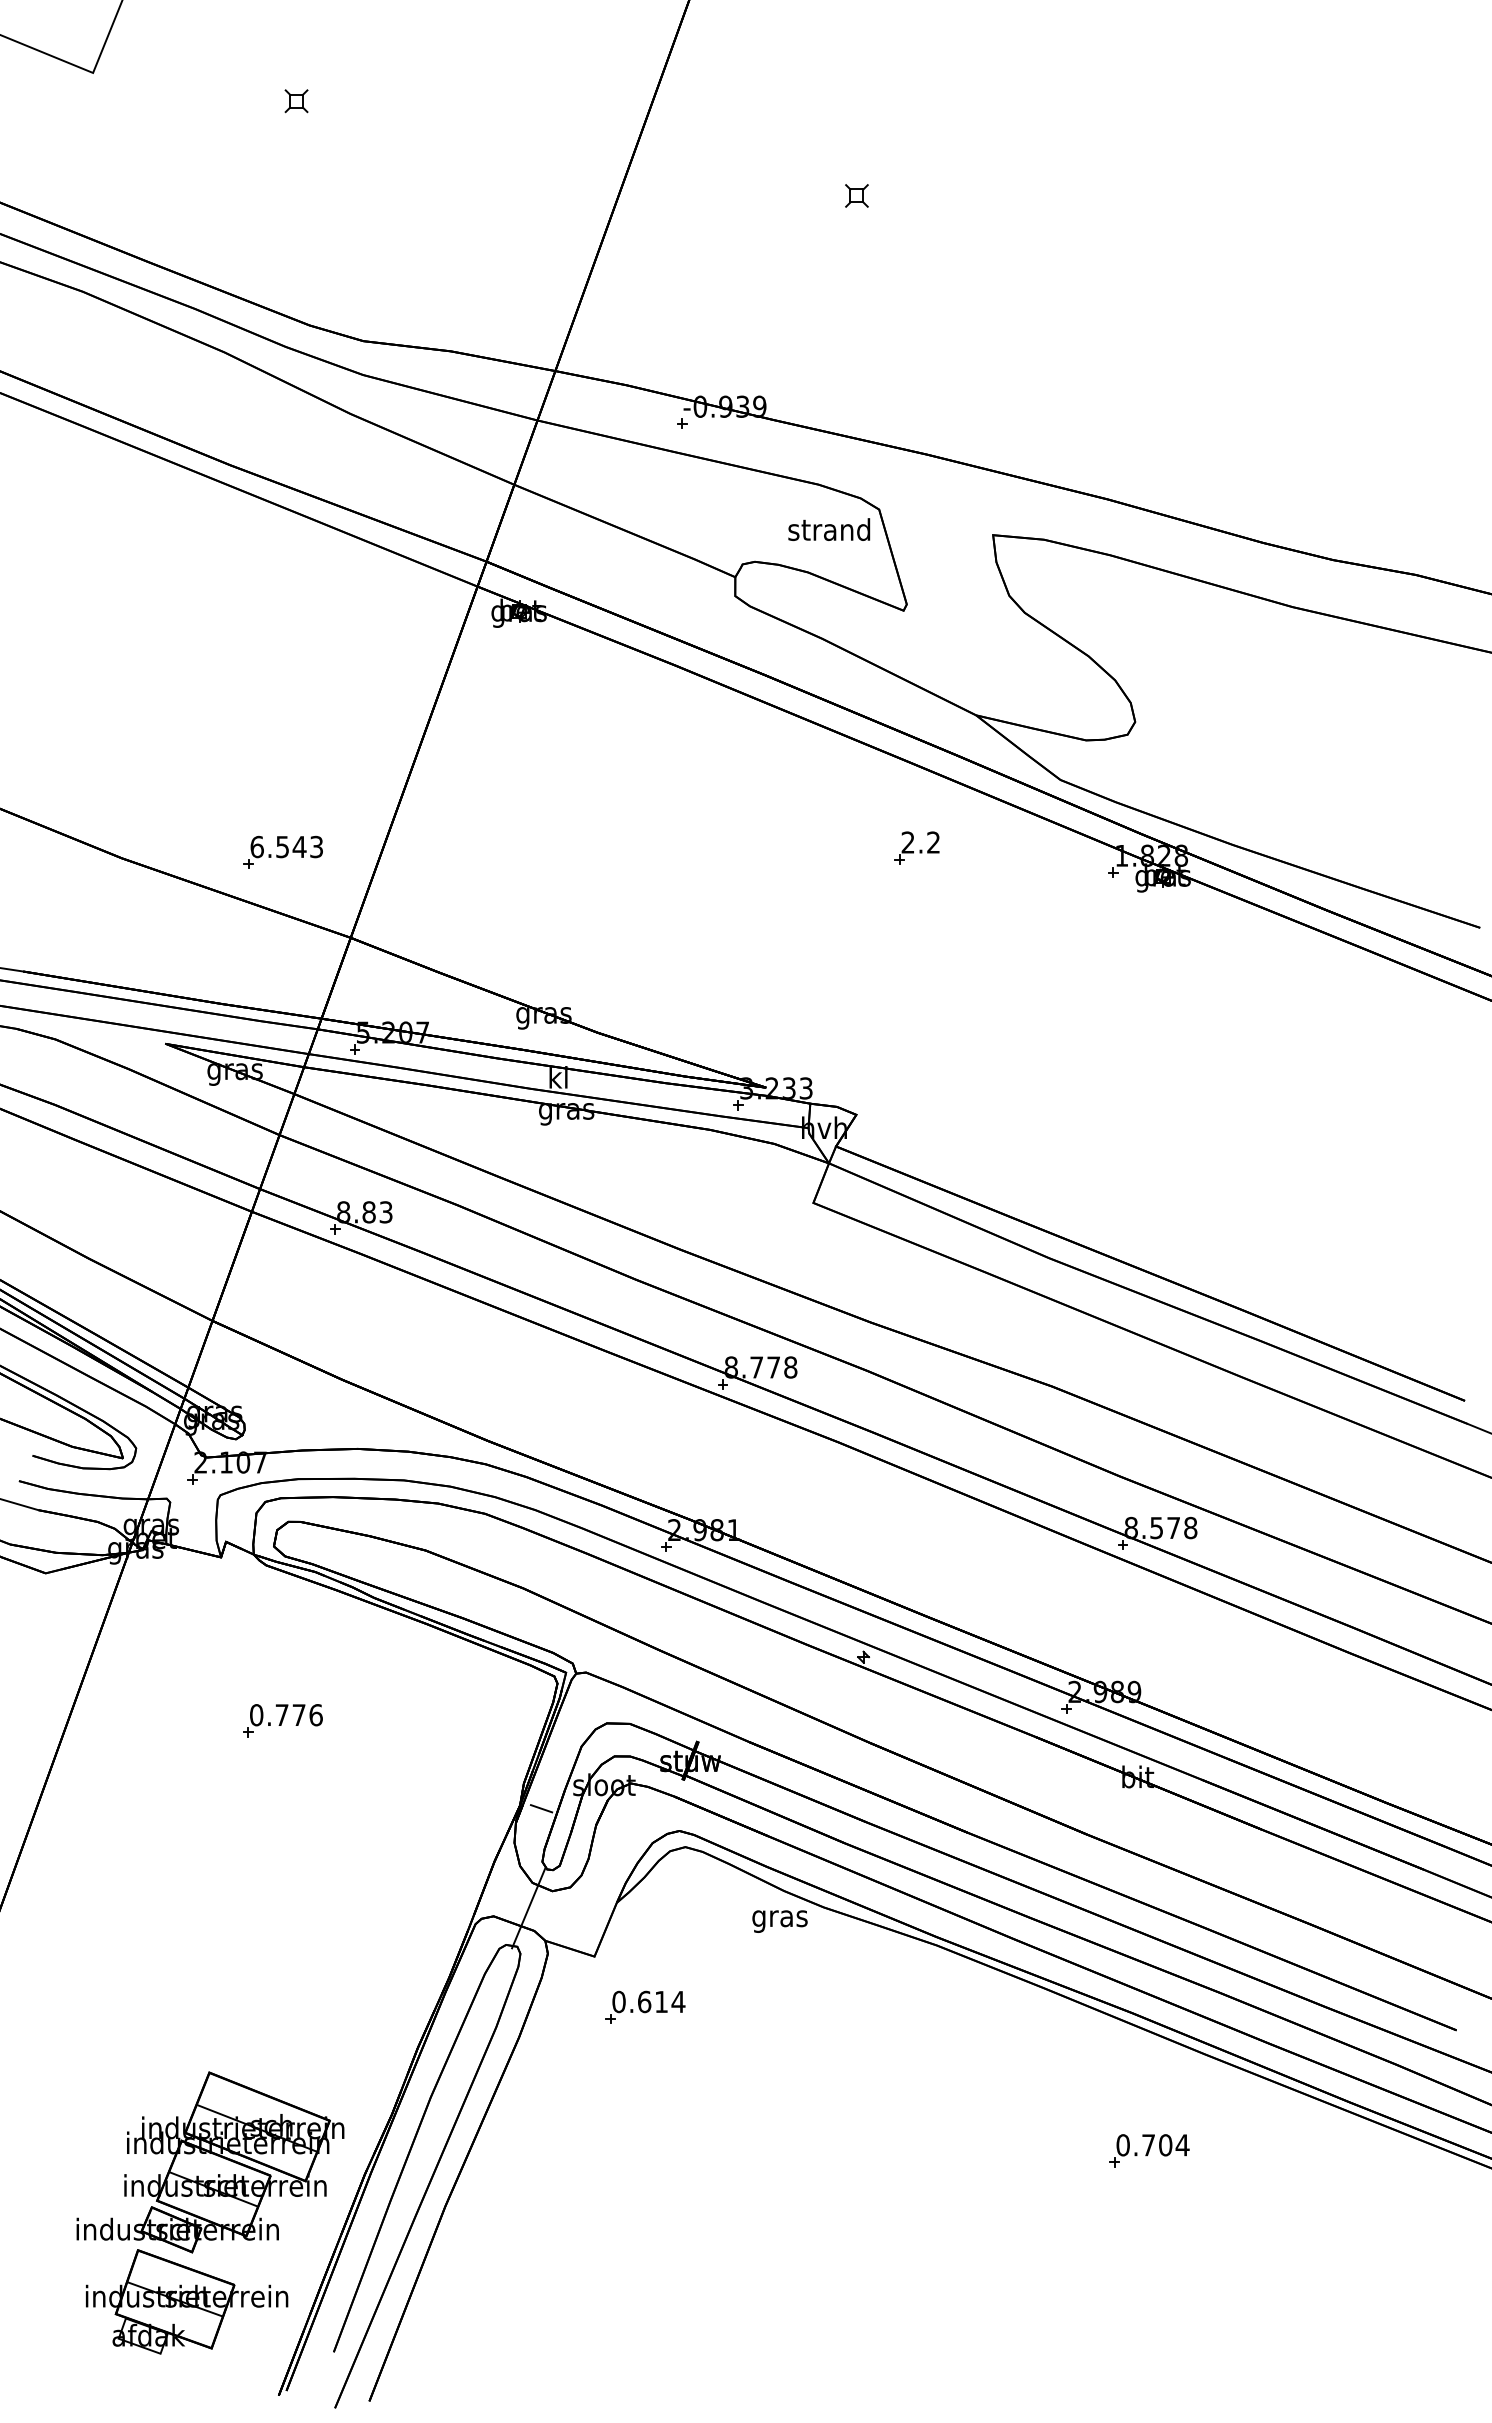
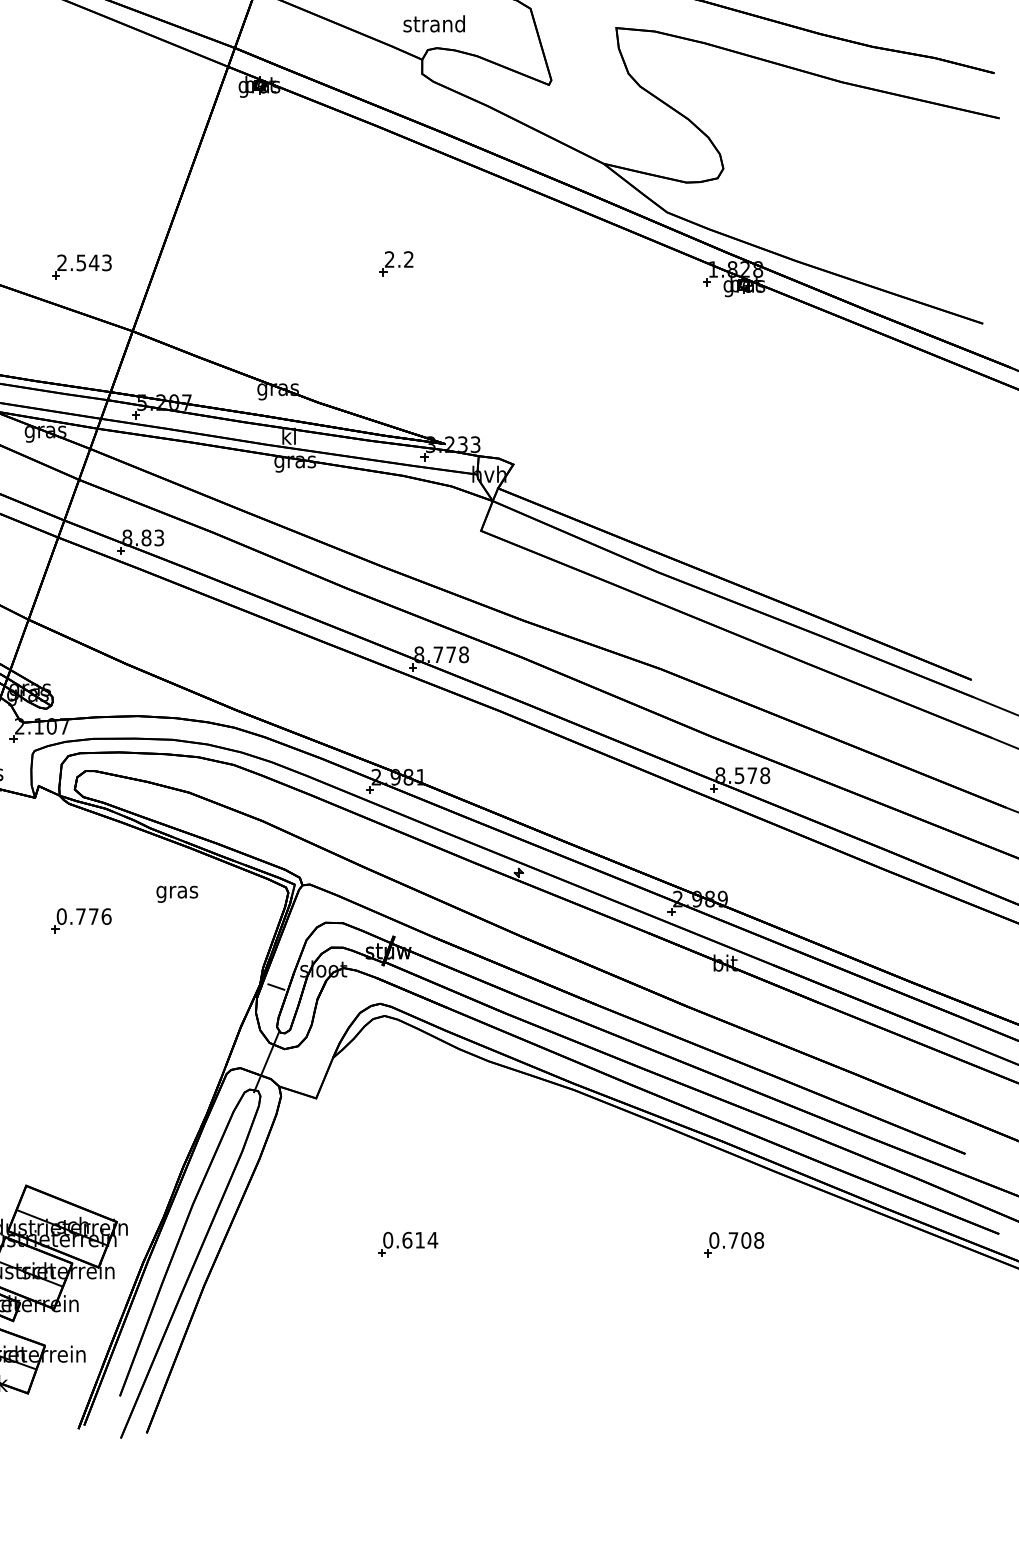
text: (829, 529) -> (434, 23), moved
text: (256, 846) -> (61, 262), 6.543 -> 2.543
part: (916, 847) -> (396, 263), moved
text: (779, 1921) -> (176, 894), moved
part: (645, 2006) -> (408, 1243), moved
text: (1182, 2145) -> (758, 1240), 0.704 -> 0.708

